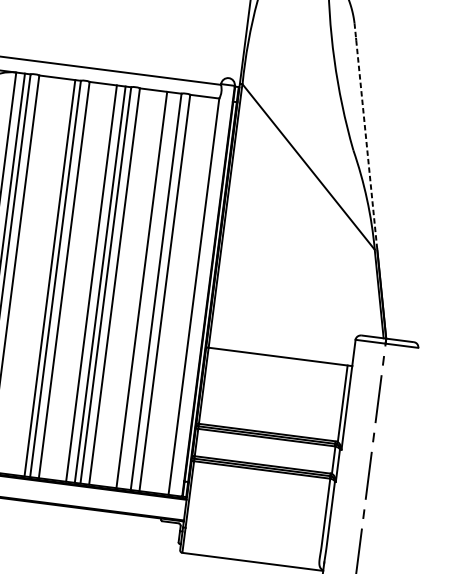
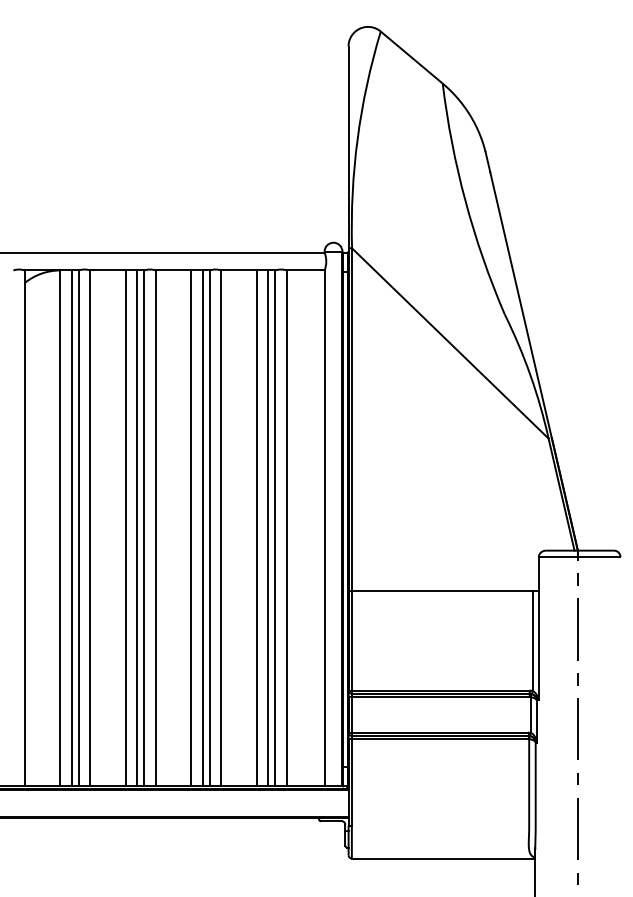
line: (365, 136) -> (518, 294), dashed -> solid
line: (41, 277) -> (125, 528), added
line: (150, 291) -> (268, 528), added

